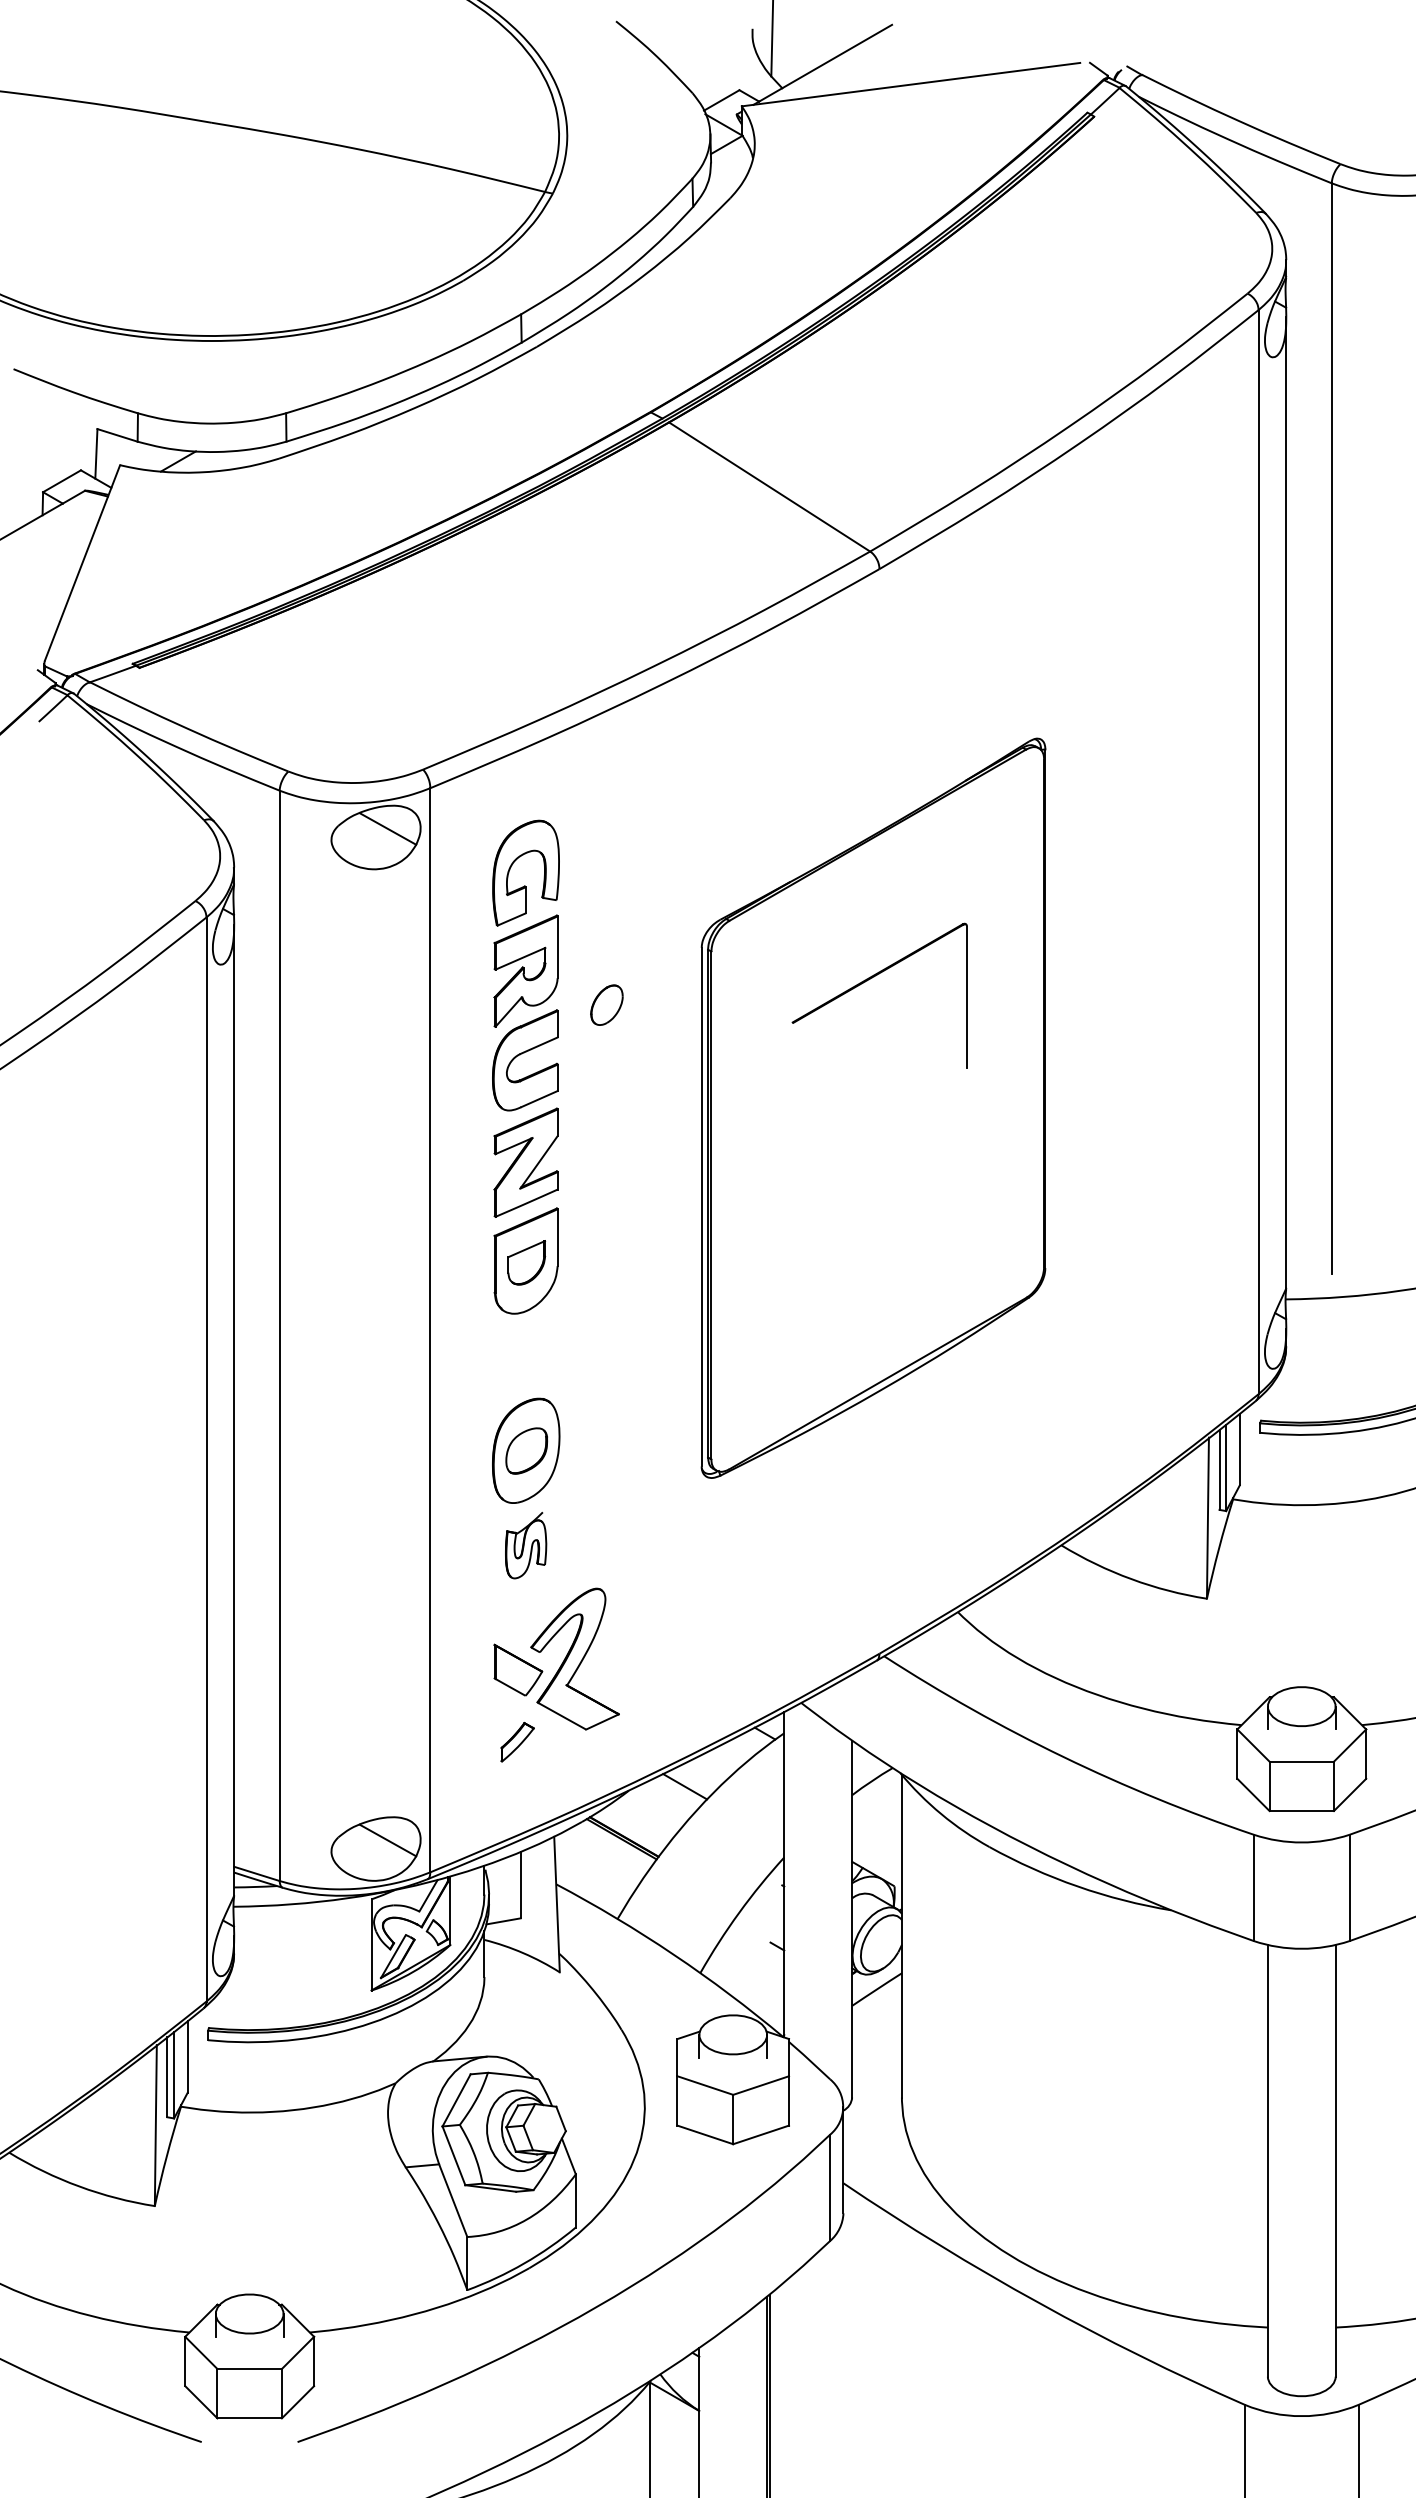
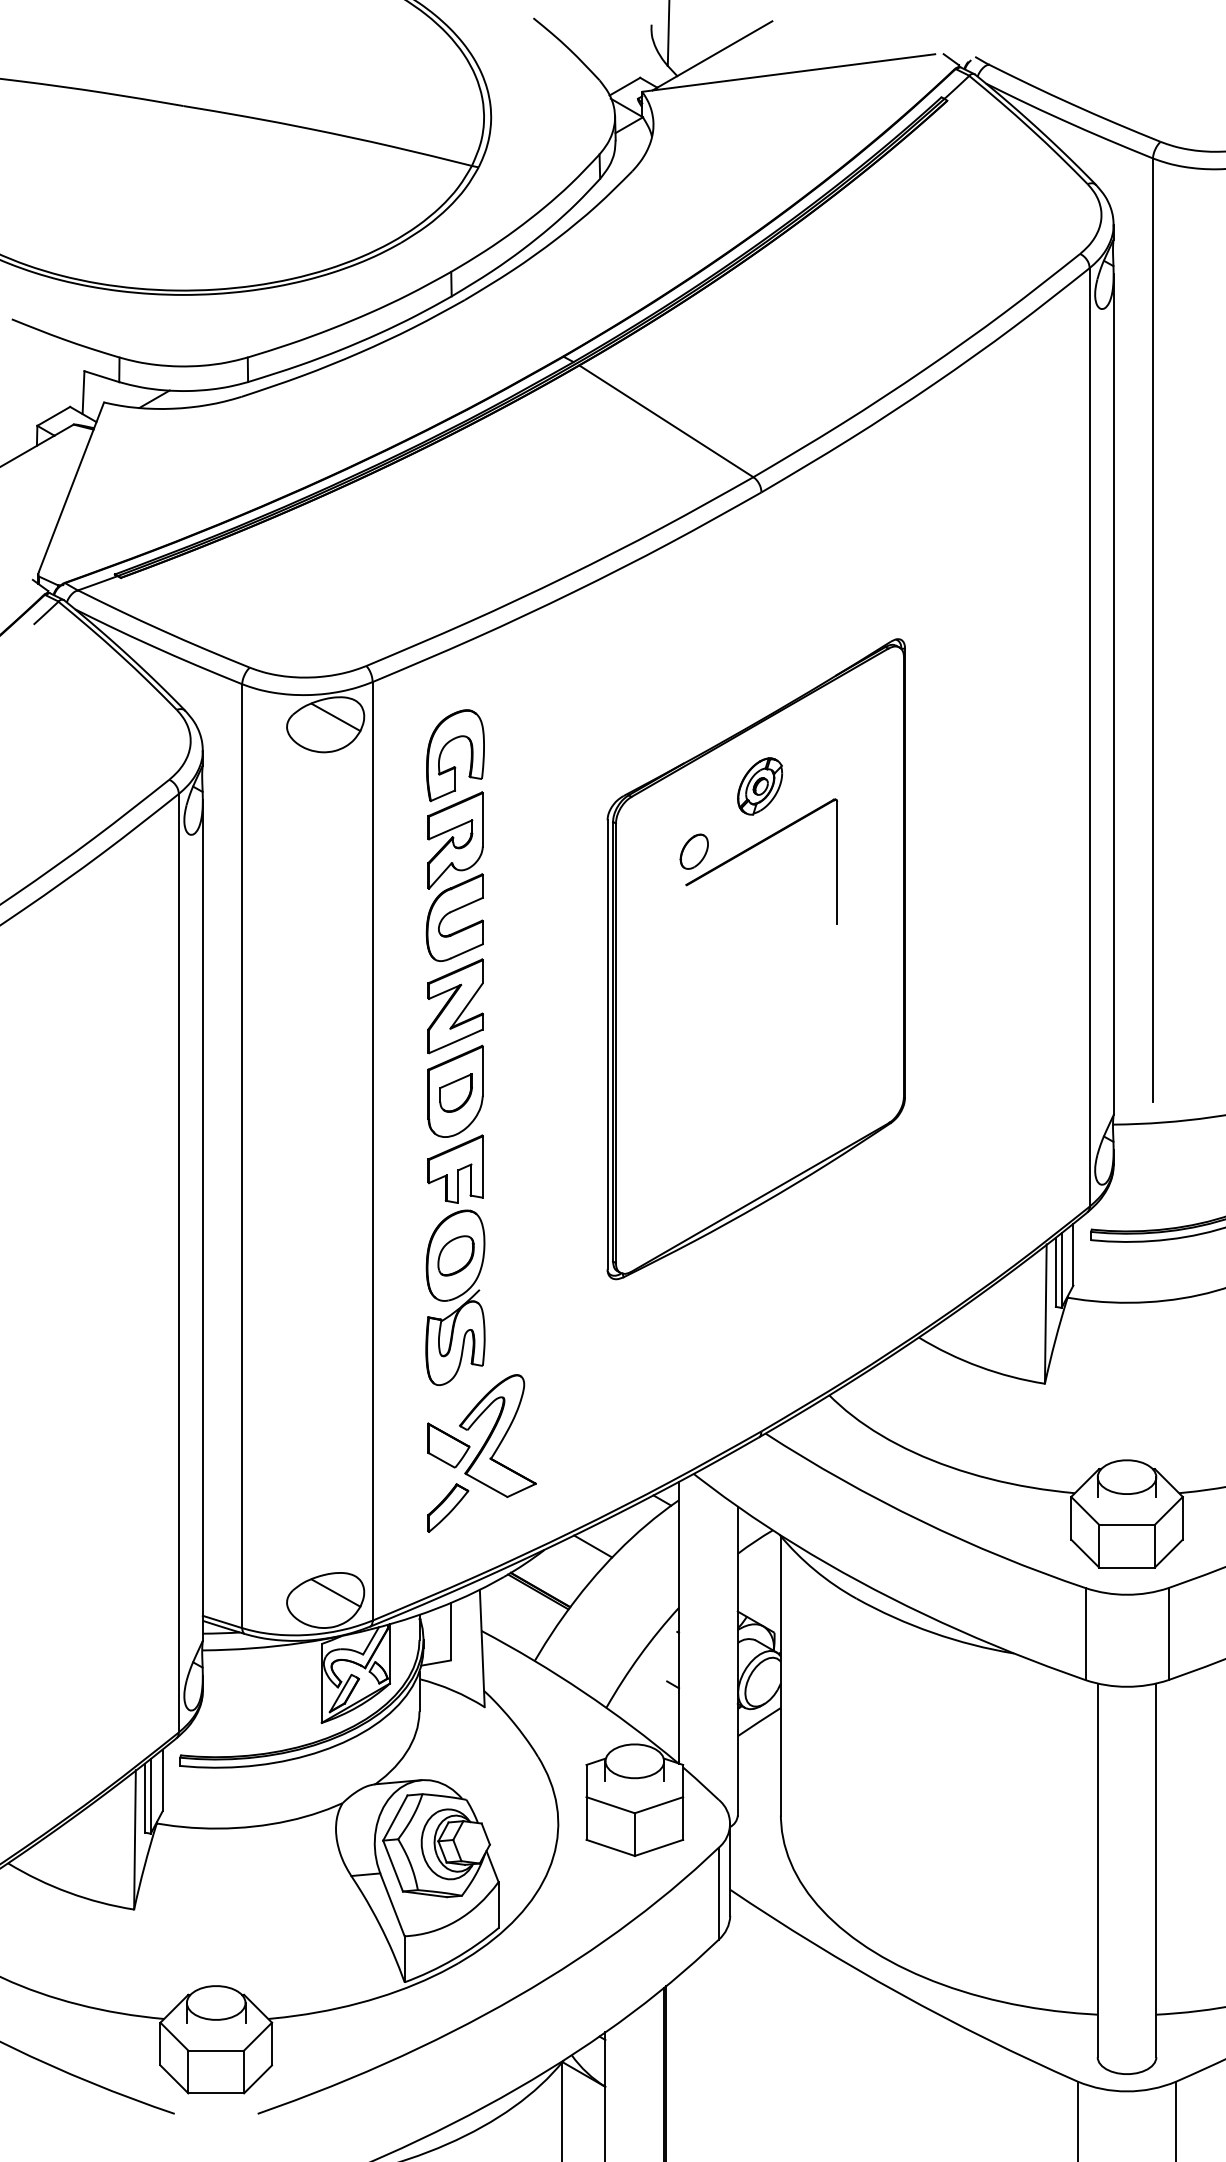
part: (877, 908) -> (759, 786), added
part: (606, 1004) -> (693, 851), moved
part: (525, 1350) -> (455, 1168), added
part: (525, 1545) -> (455, 1337), size x1.67
part: (517, 1741) -> (448, 1507), size x1.43

